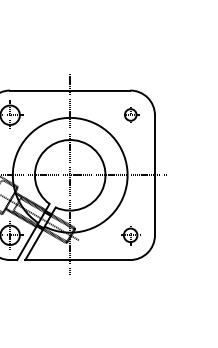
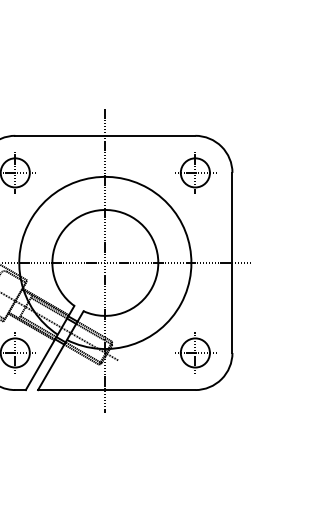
part: (131, 114) -> (197, 171), size x1.67
part: (131, 235) -> (197, 353), size x1.43

